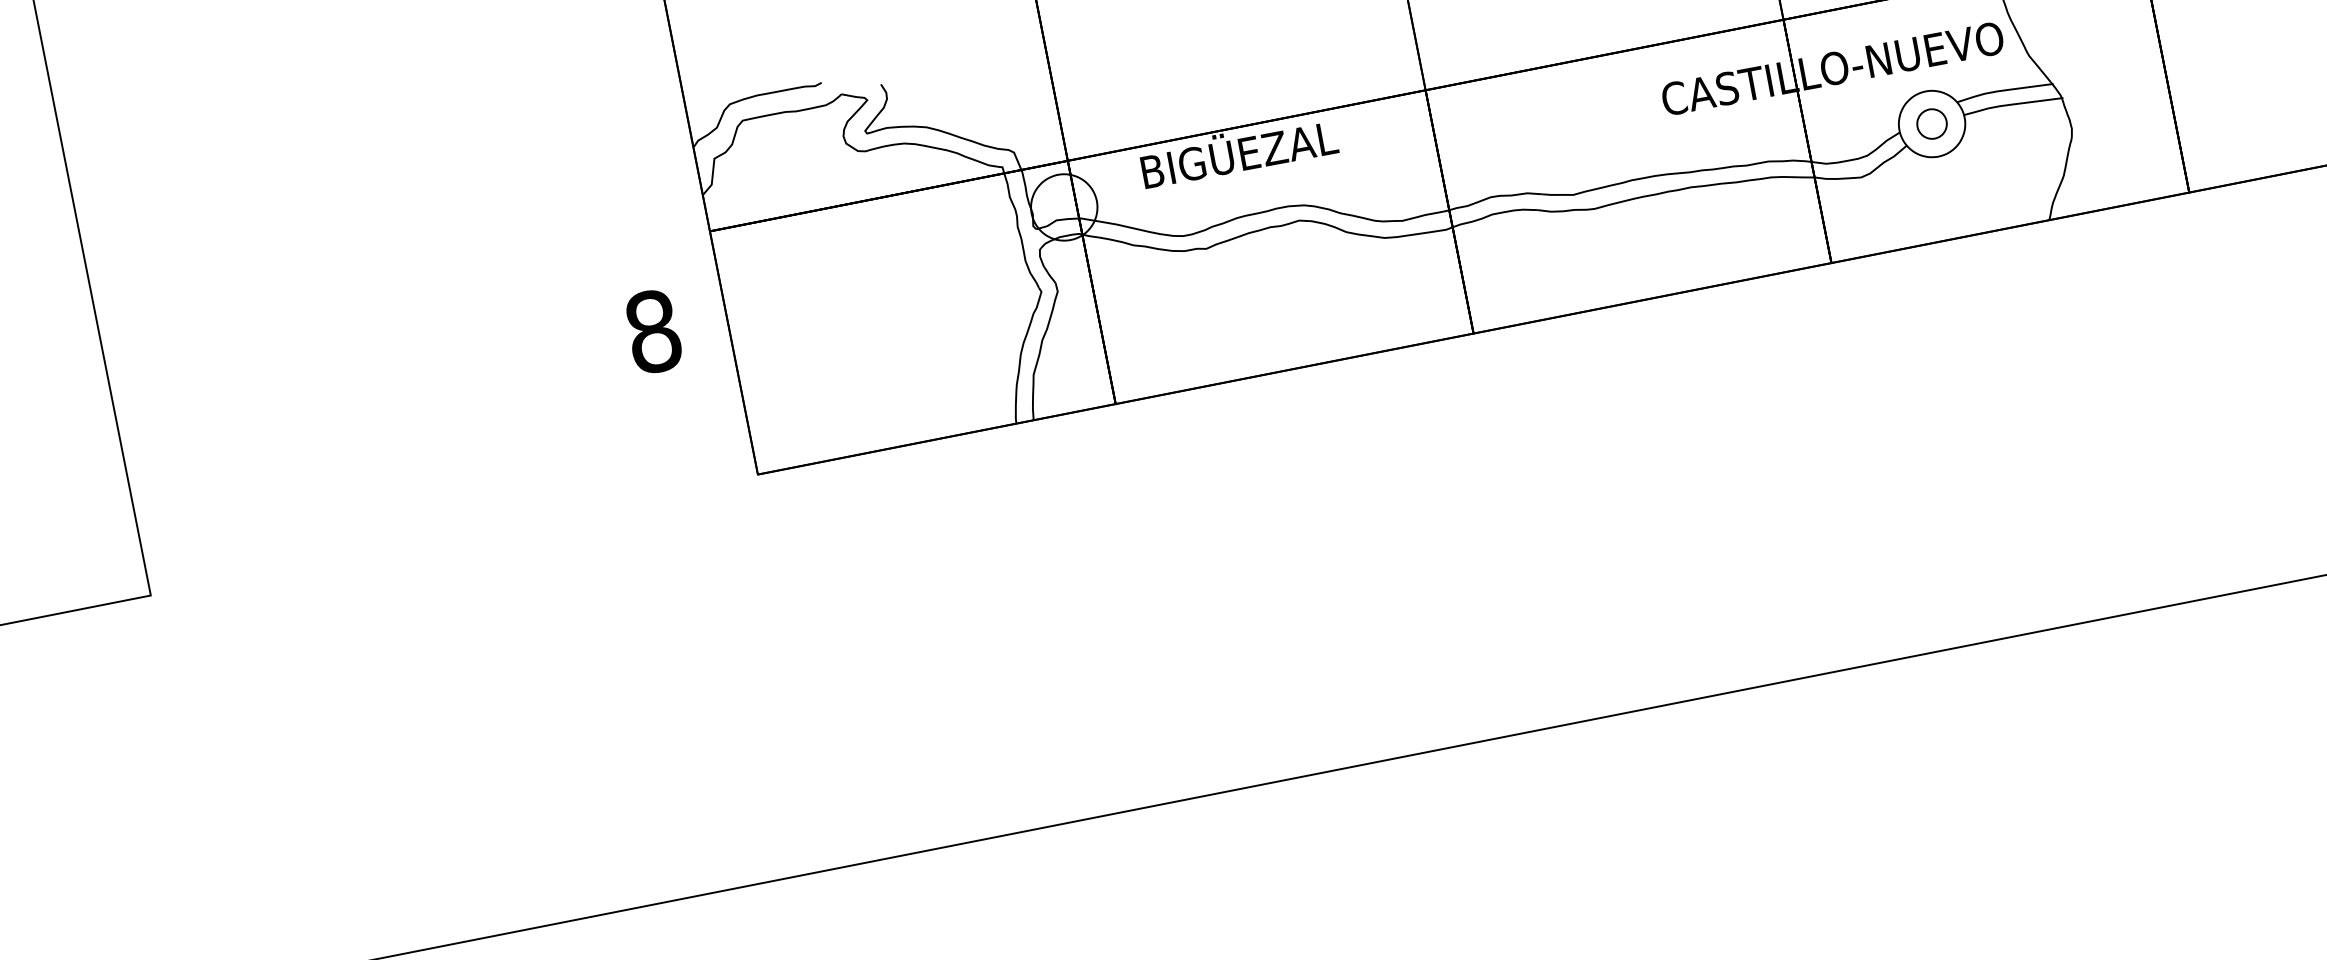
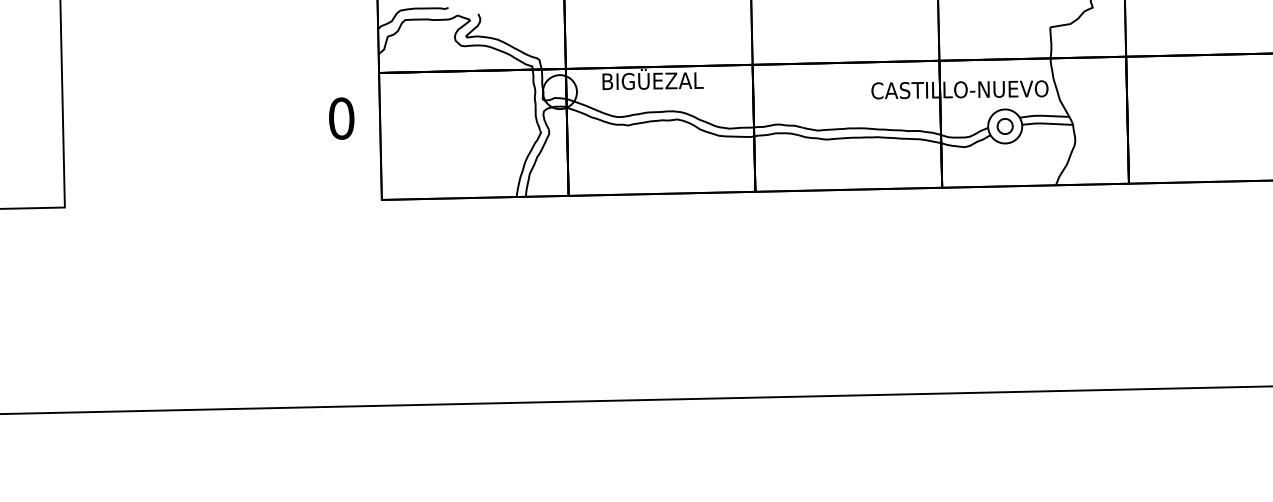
text: (652, 331) -> (341, 118), 8 -> 0

